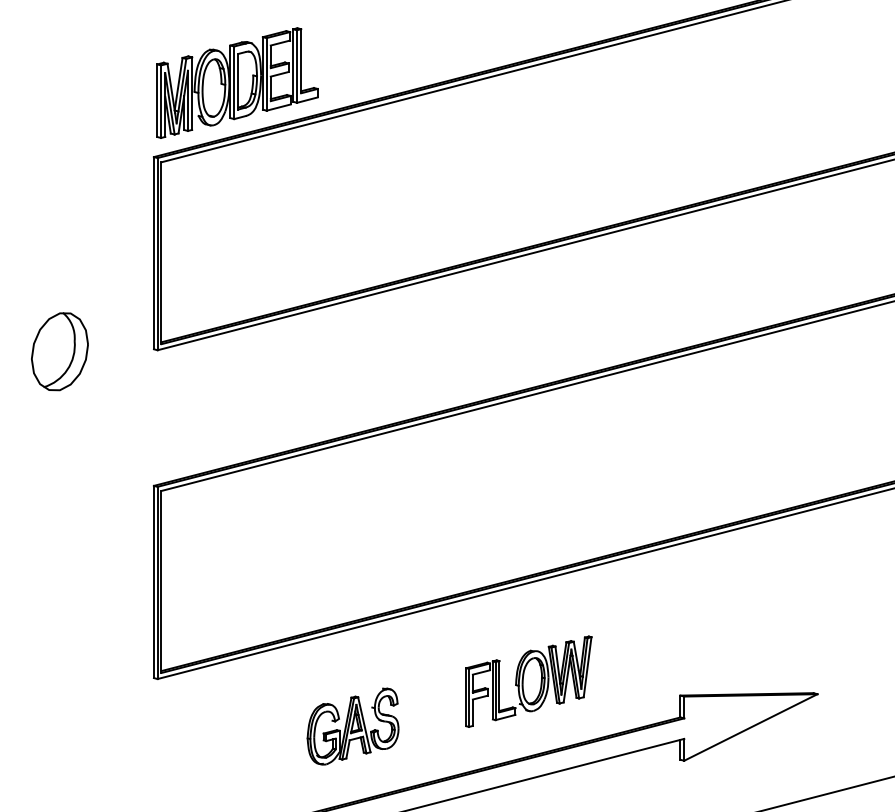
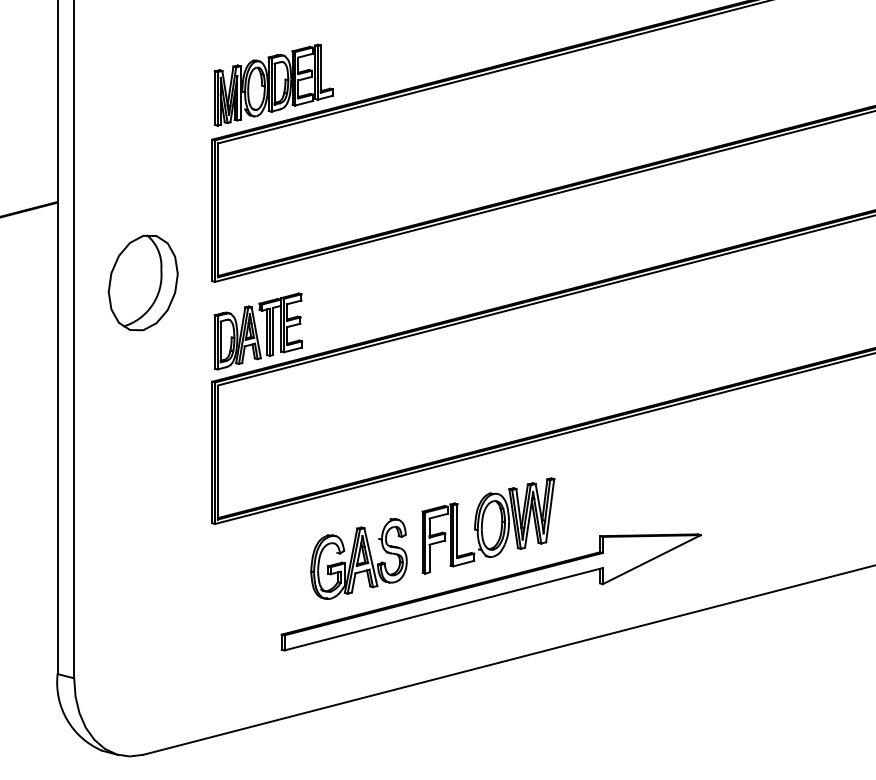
part: (59, 351) -> (142, 282), size x1.67
part: (215, 417) -> (257, 331), added
part: (528, 681) -> (488, 525), size x1.43
part: (352, 725) -> (358, 558), size x1.43

